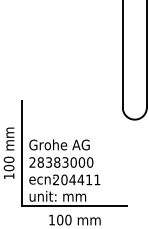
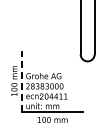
line: (23, 154) -> (22, 81), solid -> dashed

